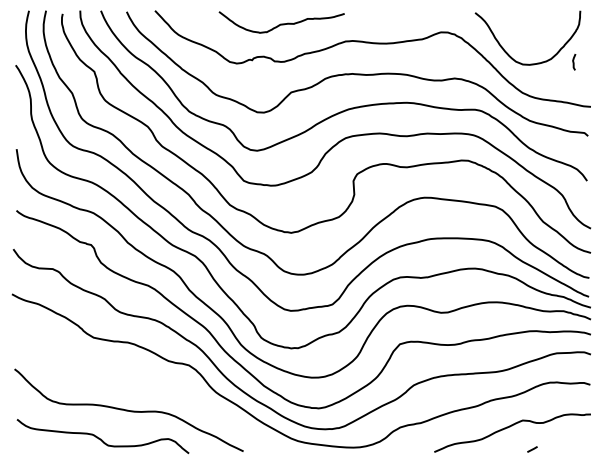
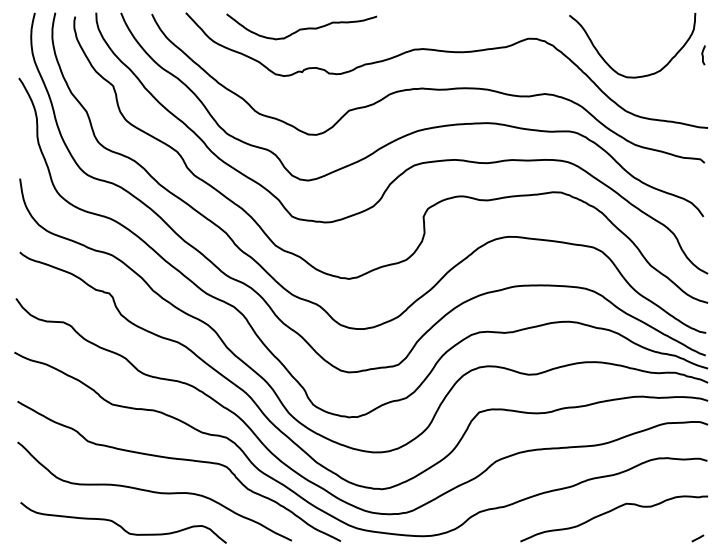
curve: (281, 23) -> (301, 28), moved
curve: (574, 62) -> (703, 55), moved
curve: (149, 384) -> (179, 460), added
line: (532, 449) -> (697, 538), moved

